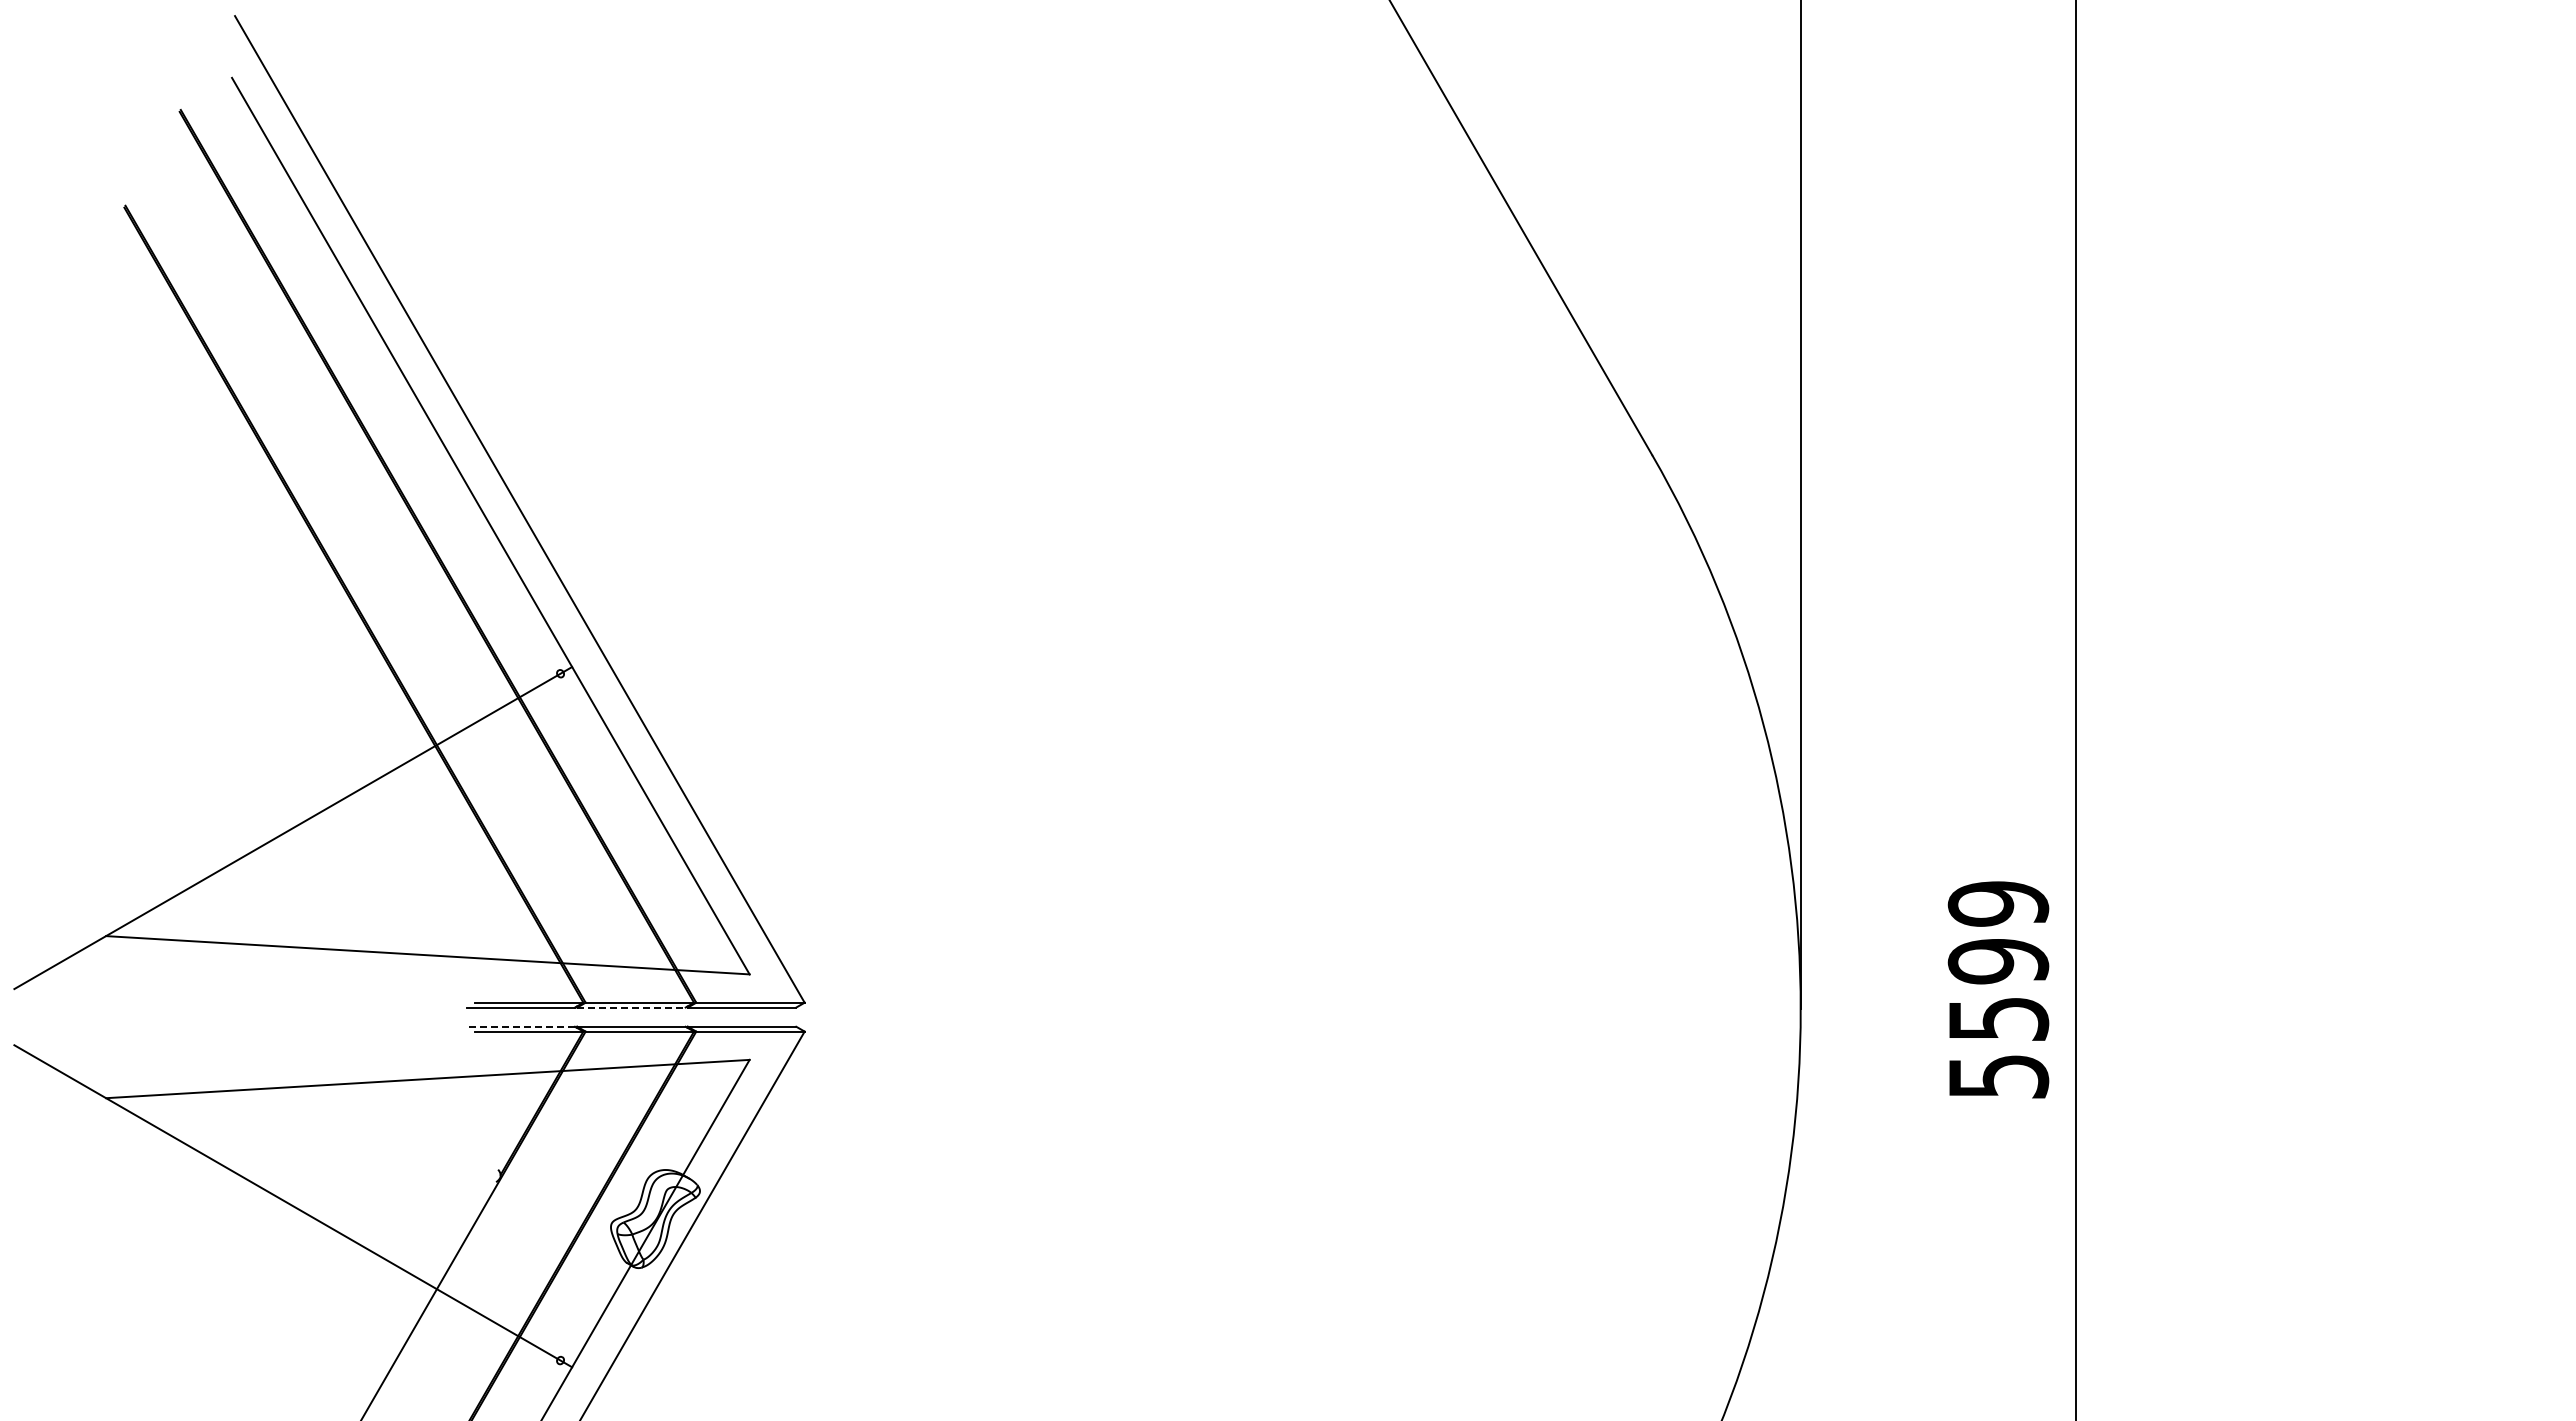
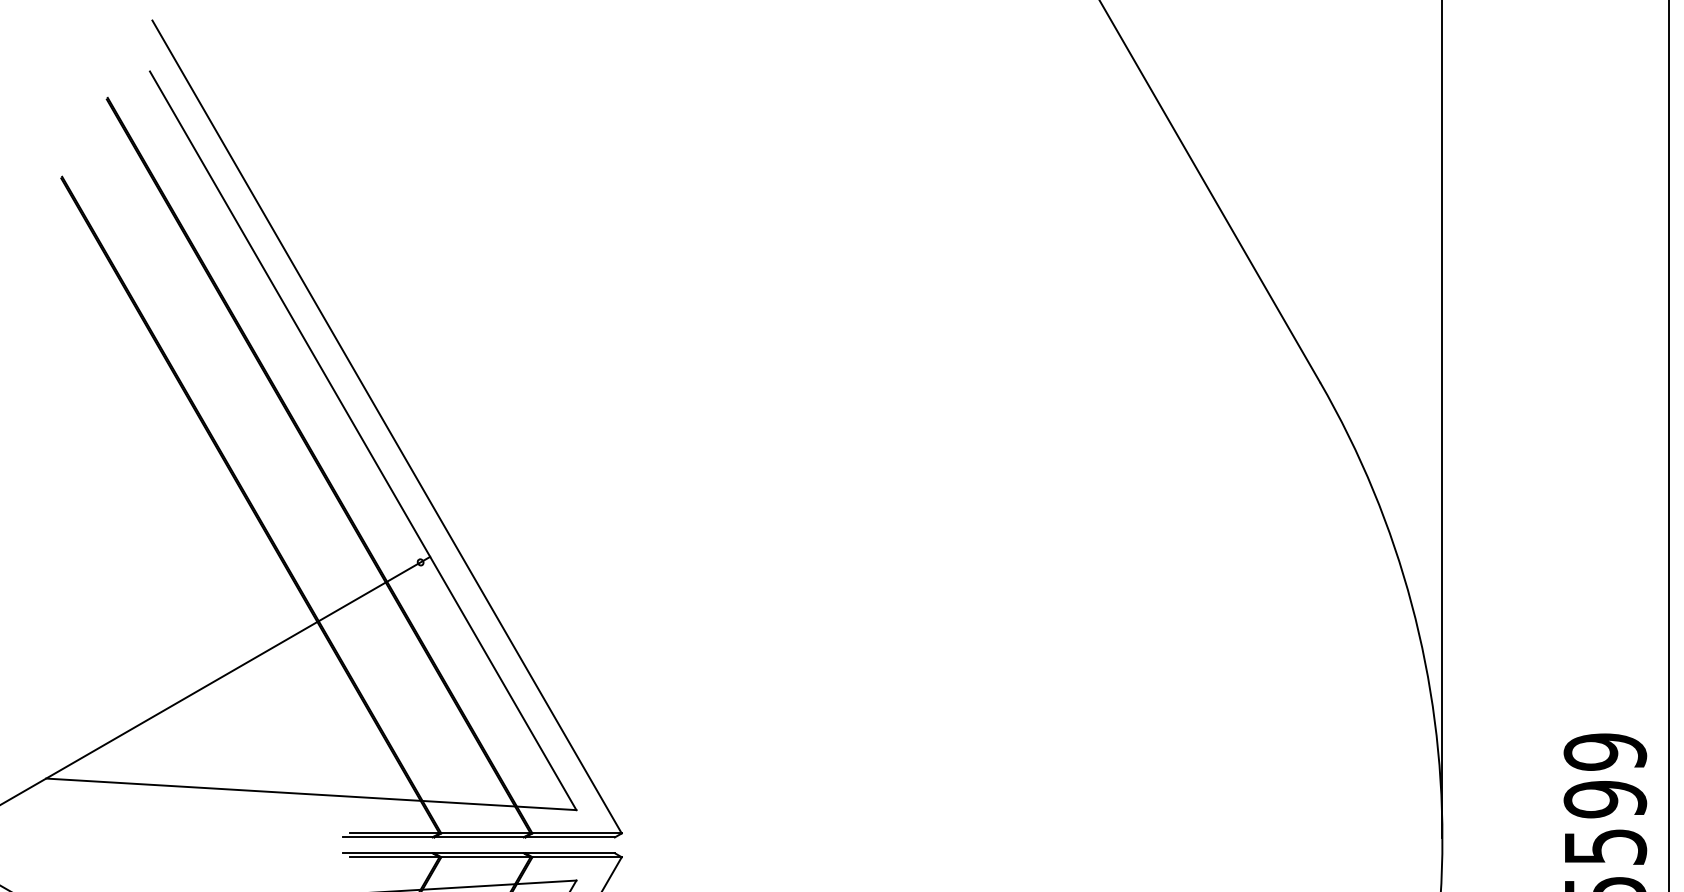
line: (632, 1007) -> (479, 837), dashed -> solid
line: (520, 1026) -> (387, 853), dashed -> solid

